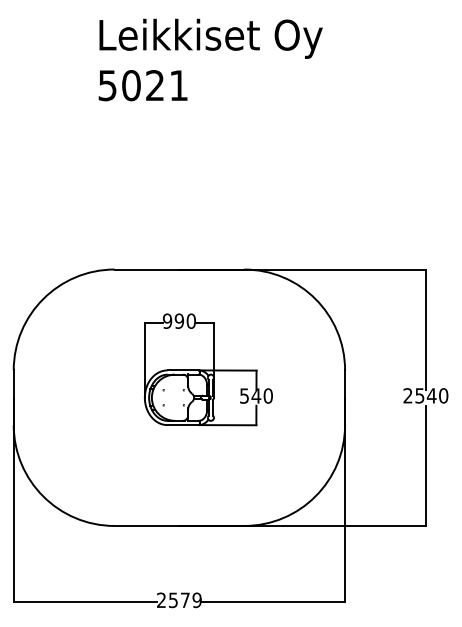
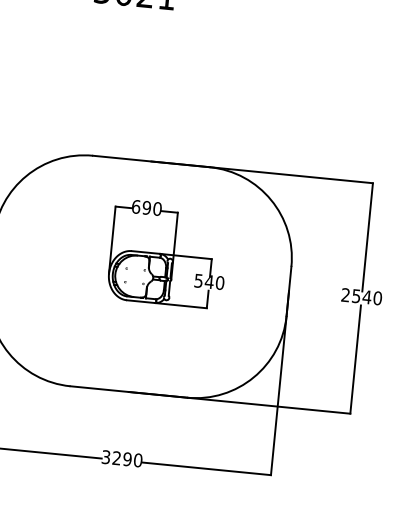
text: (167, 320) -> (136, 206), 990 -> 690
text: (179, 600) -> (122, 458), 2579 -> 3290

